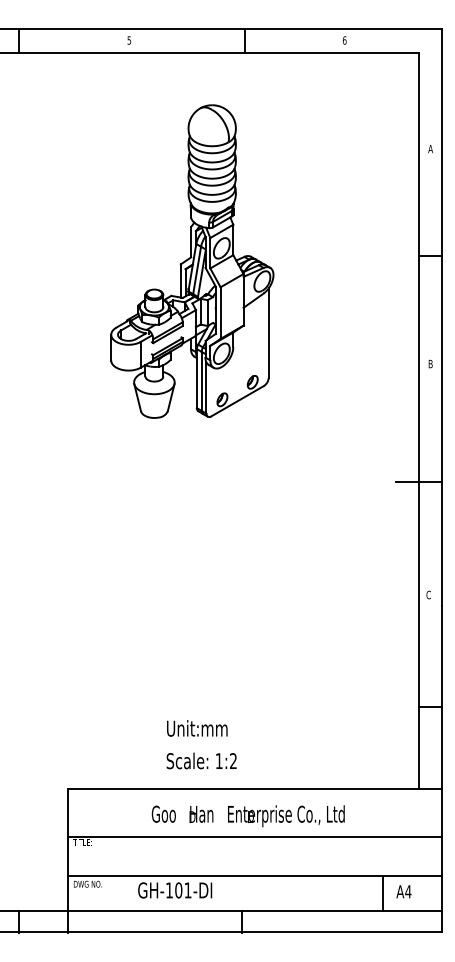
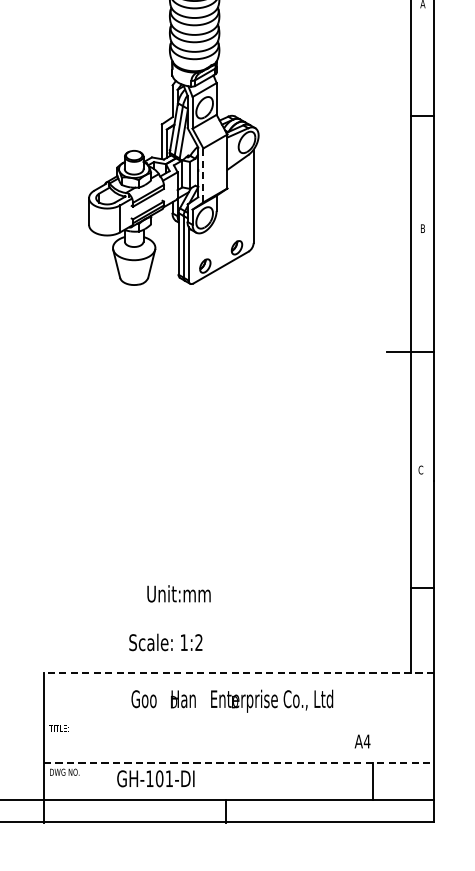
line: (220, 313) -> (203, 175), solid -> dashed
text: (197, 728) -> (179, 593), moved
text: (201, 760) -> (165, 641), moved
line: (254, 789) -> (238, 673), solid -> dashed
line: (254, 837) -> (238, 723), removed
line: (254, 875) -> (238, 763), solid -> dashed
text: (403, 891) -> (362, 741), moved

